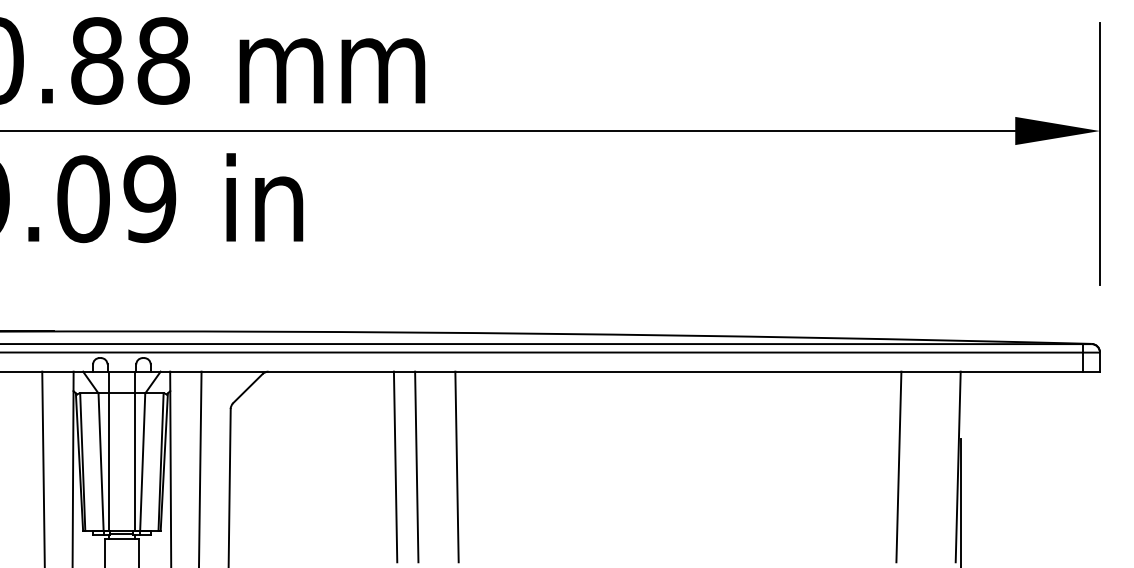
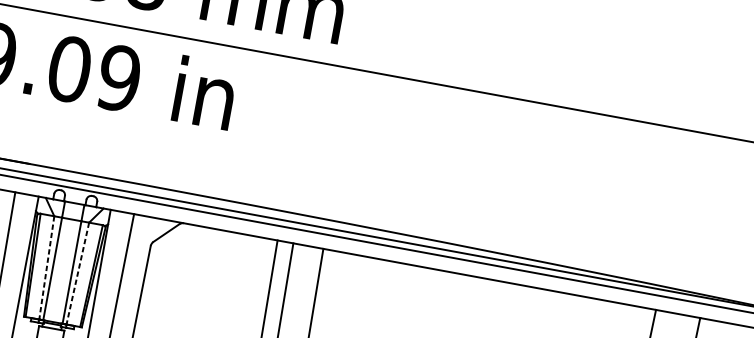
line: (101, 462) -> (47, 268), solid -> dashed
line: (142, 462) -> (77, 273), solid -> dashed

